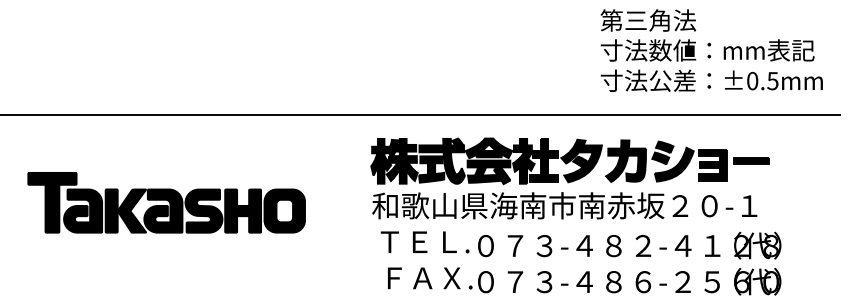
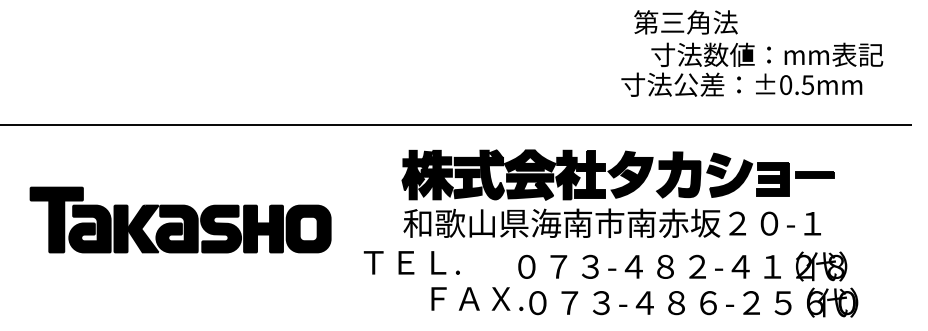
text: (647, 20) -> (685, 22), moved
text: (711, 80) -> (741, 84), moved
text: (424, 241) -> (411, 262), moved
text: (584, 281) -> (644, 302), moved

